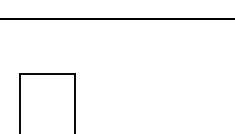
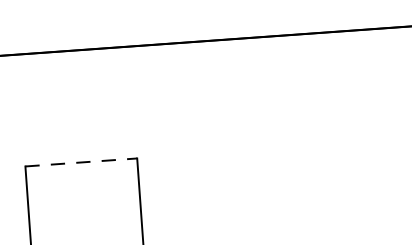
line: (47, 73) -> (81, 161), solid -> dashed

